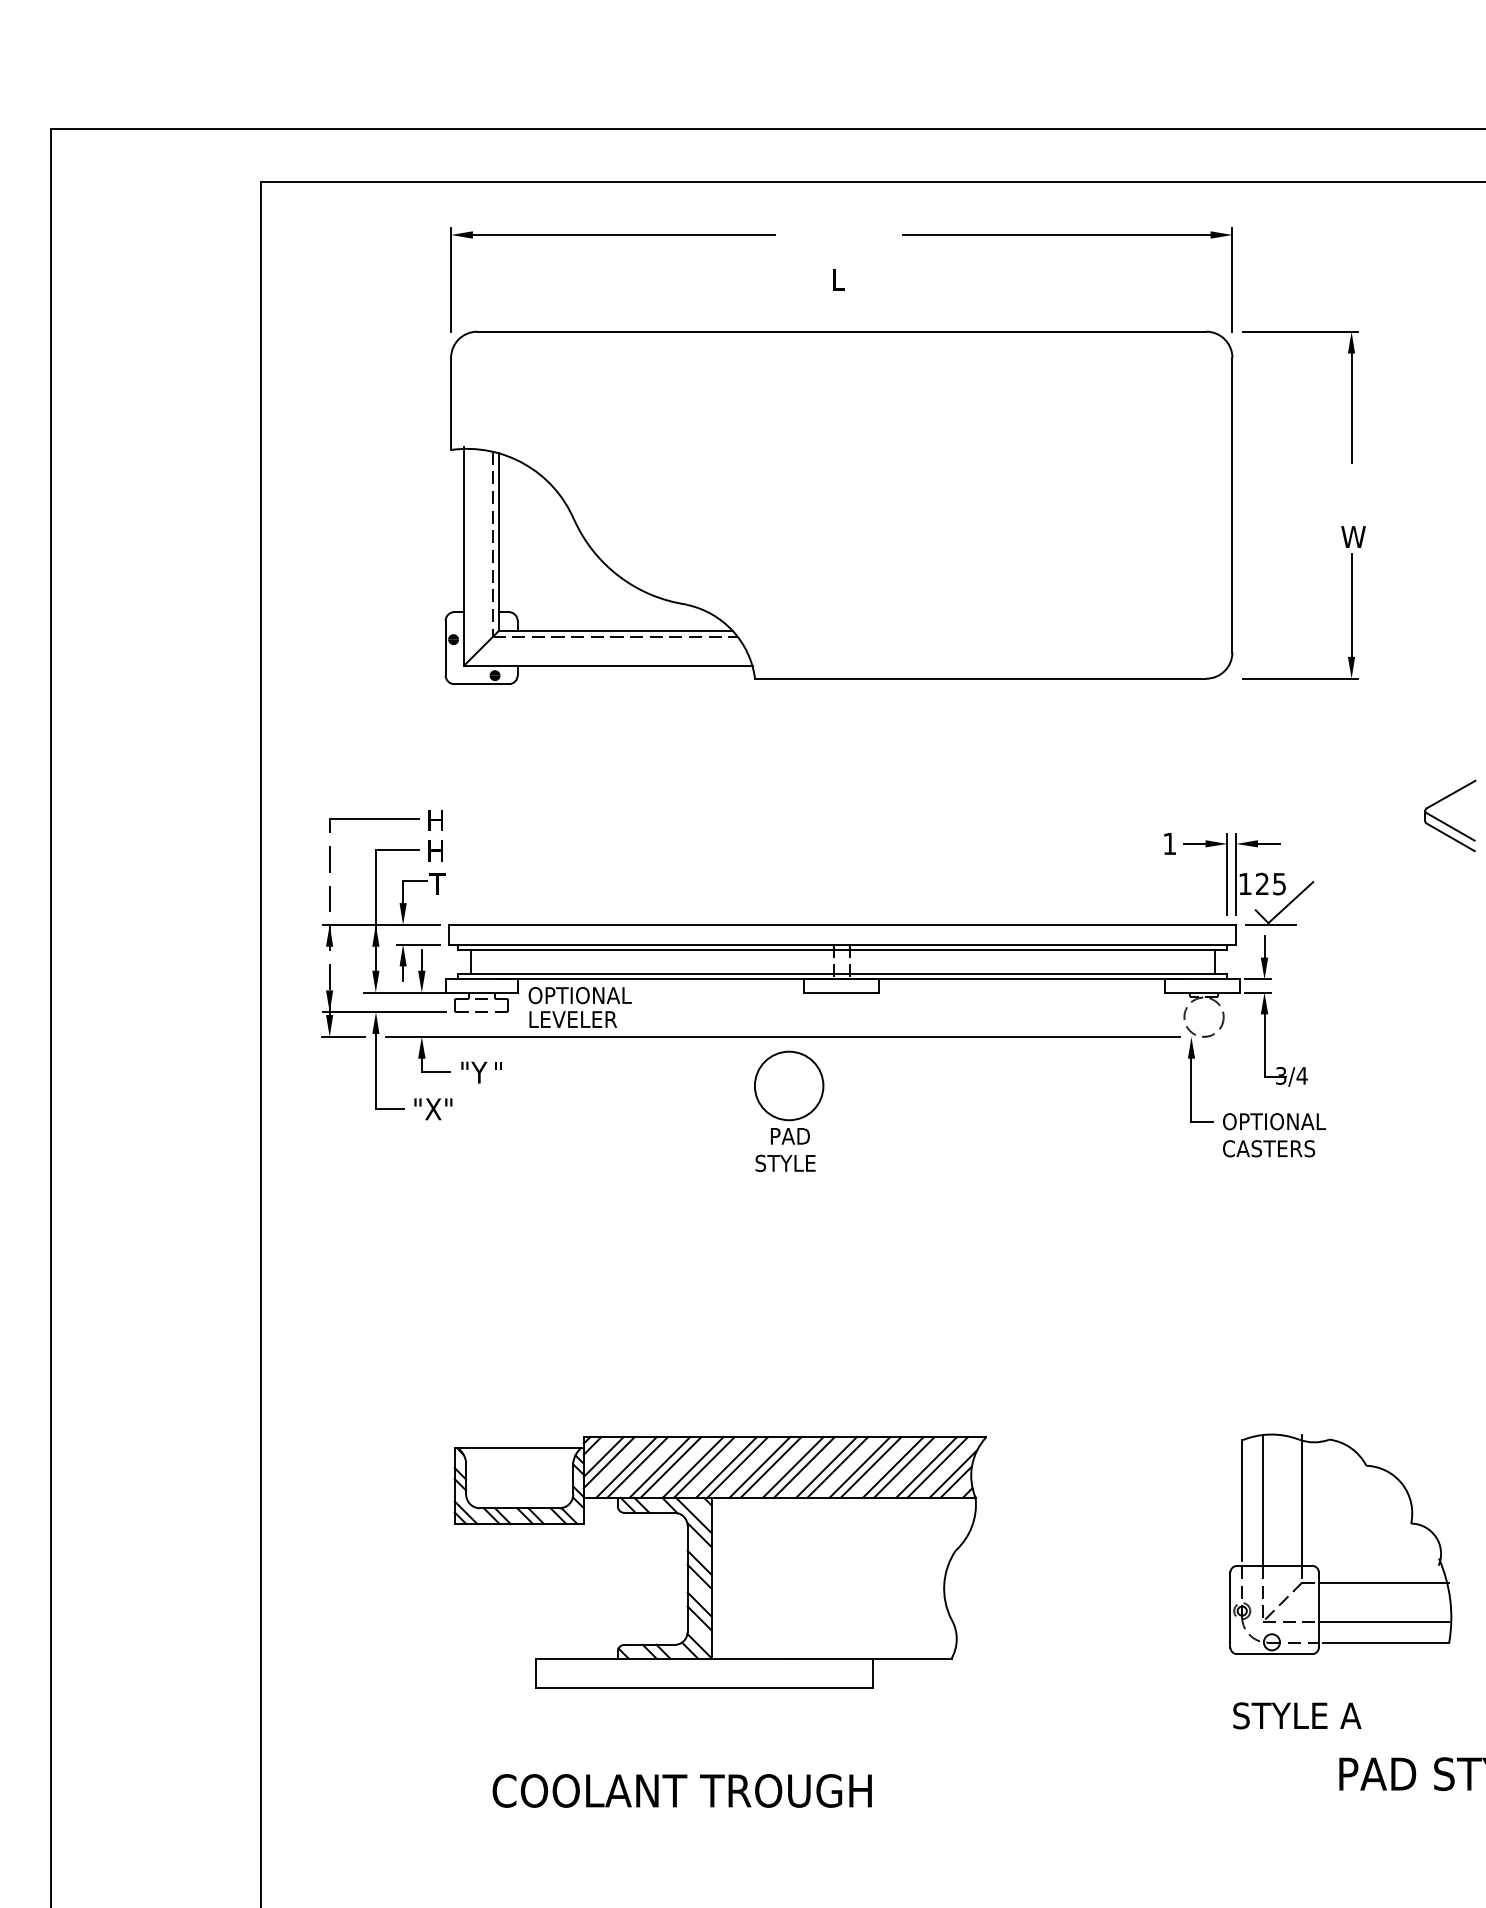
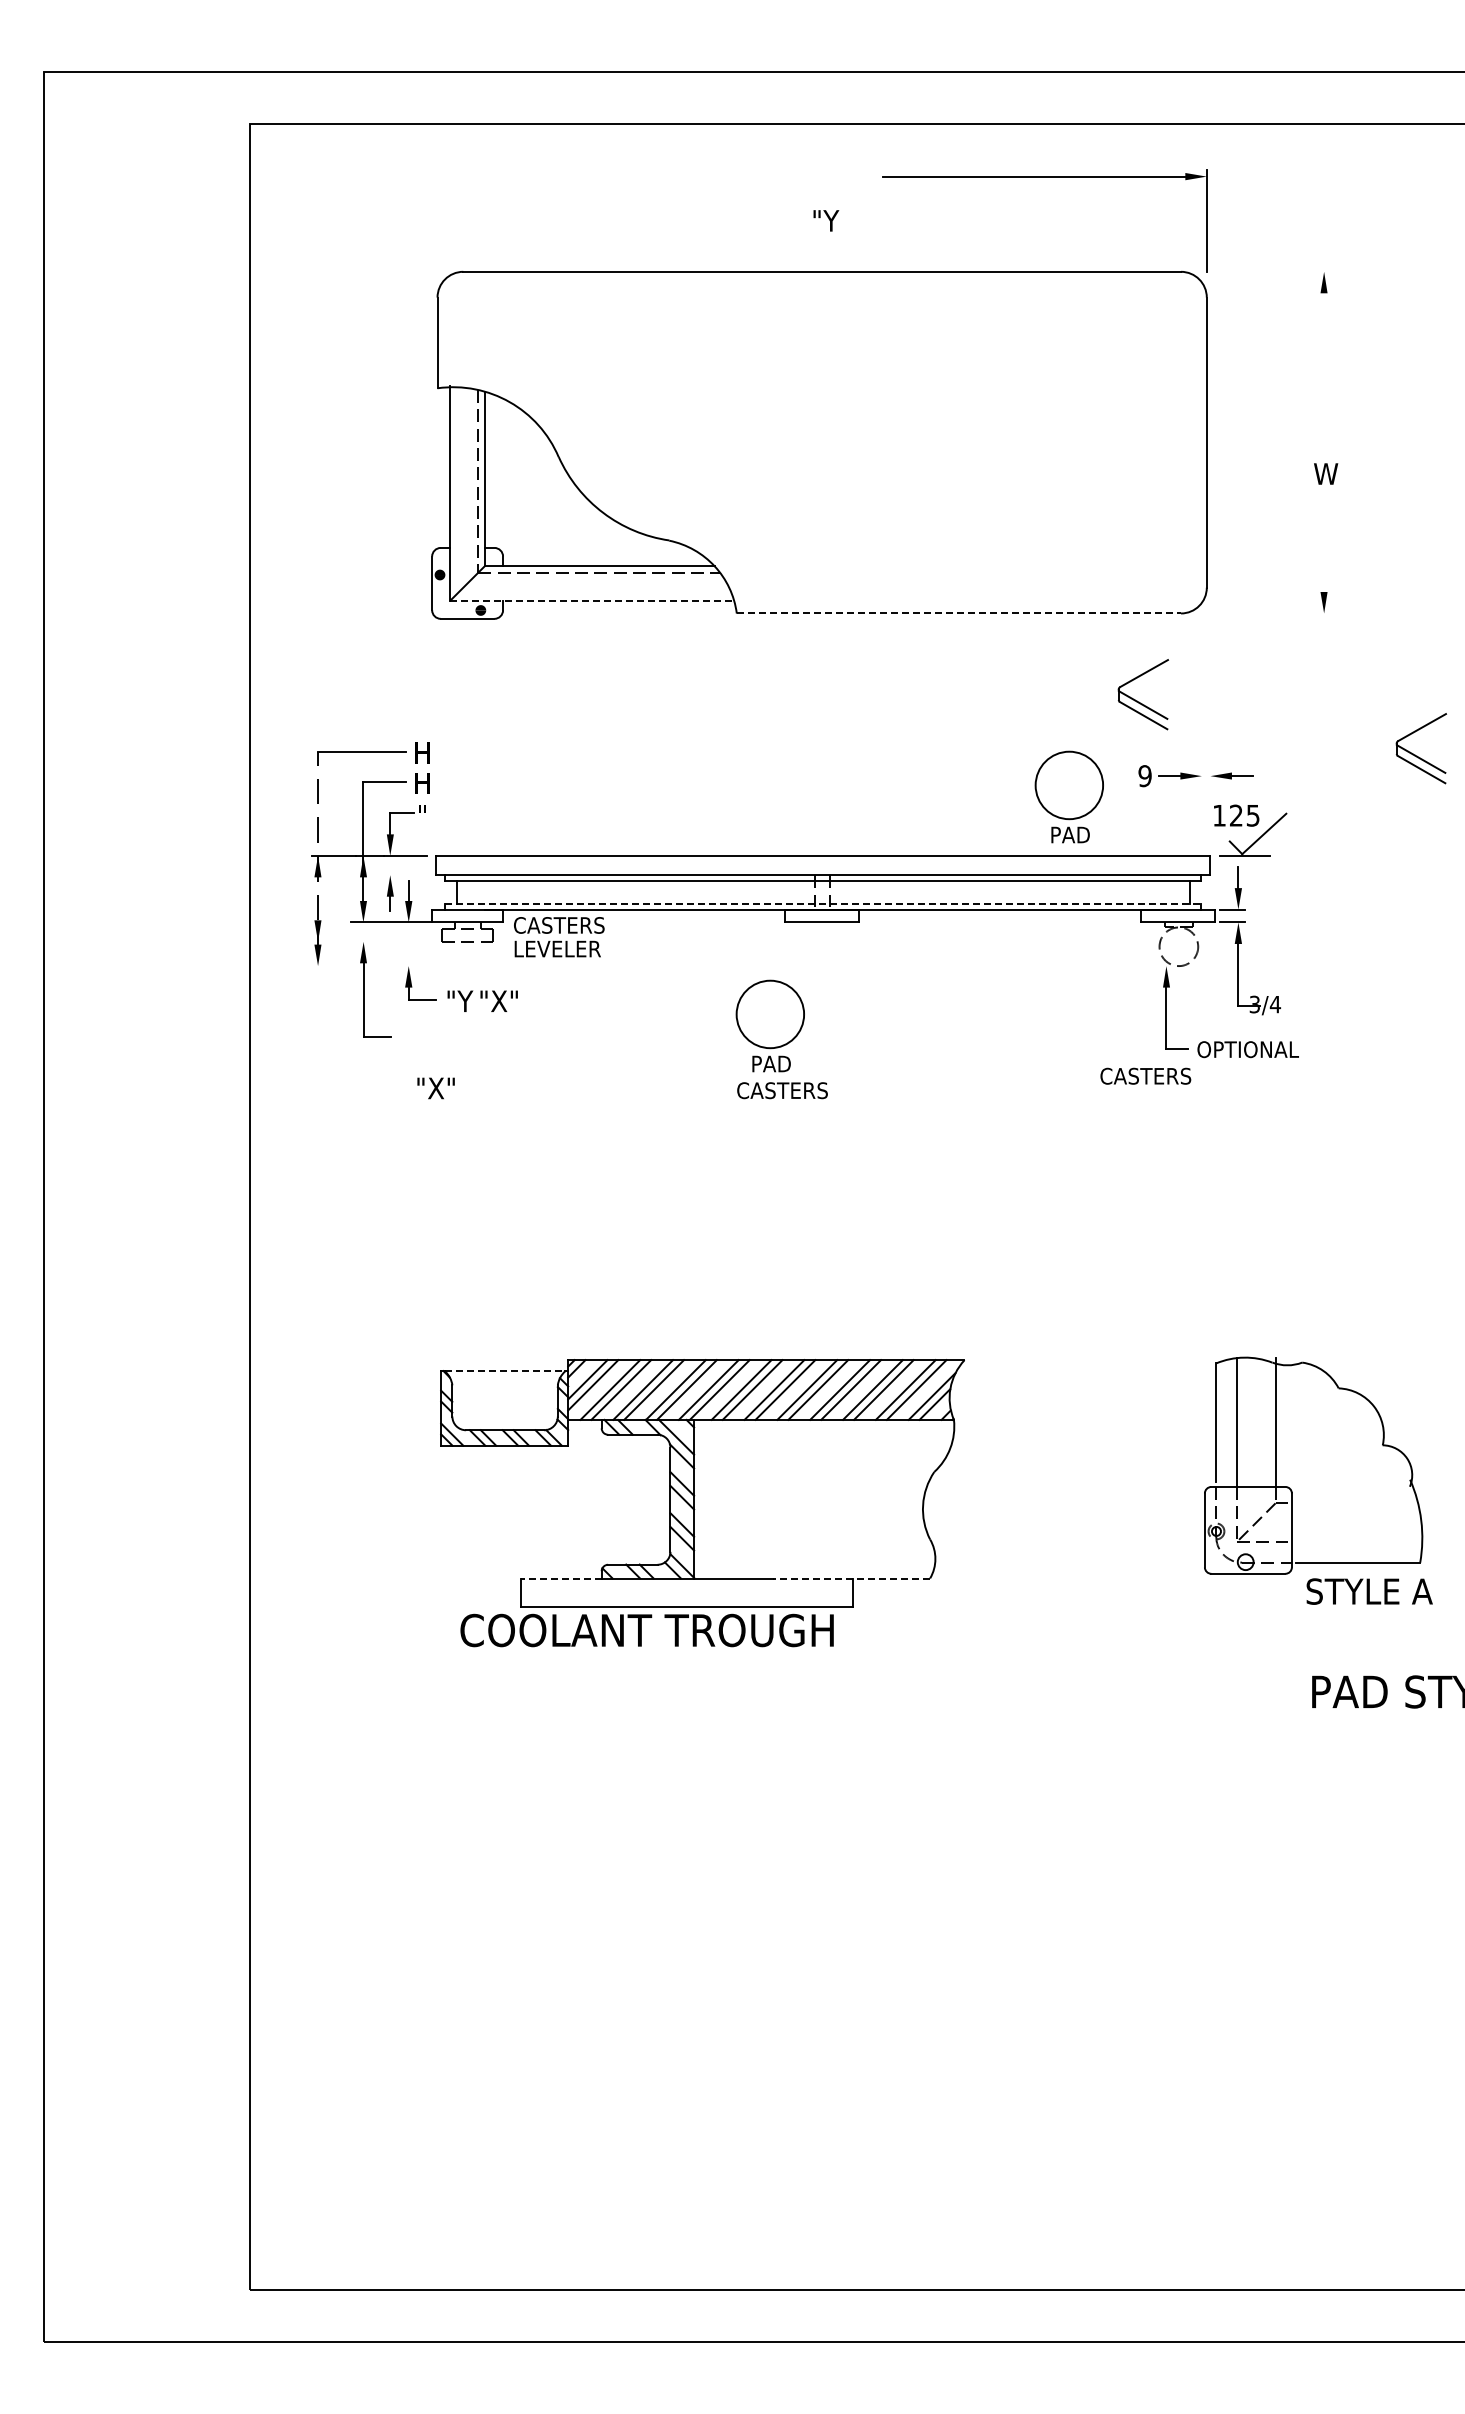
part: (612, 235) -> (596, 177), removed
text: (846, 279) -> (826, 220), L -> "Y
line: (1300, 331) -> (1273, 271), removed
line: (1351, 407) -> (1324, 346), removed
line: (1351, 605) -> (1324, 541), removed
line: (608, 665) -> (592, 600), solid -> dashed
line: (981, 678) -> (959, 613), solid -> dashed
line: (1300, 678) -> (1273, 613), removed
part: (1164, 768) -> (1139, 701), added
text: (1169, 844) -> (1144, 776), 1 -> 9
part: (1091, 864) -> (1068, 796), added
line: (1227, 874) -> (1201, 806), removed
line: (1236, 874) -> (1210, 806), removed
text: (437, 883) -> (424, 815), T -> "
line: (418, 944) -> (405, 875), removed
line: (843, 974) -> (823, 904), solid -> dashed
text: (583, 995) -> (567, 925), OPTIONAL -> CASTERS
line: (384, 1011) -> (371, 941), removed
line: (343, 1037) -> (331, 966), removed
line: (782, 1037) -> (763, 966), removed
text: (513, 1071) -> (498, 1000), " -> "X"
text: (432, 1109) -> (435, 1088), moved
text: (1268, 1147) -> (1145, 1075), moved
text: (801, 1163) -> (782, 1090), STYLE -> CASTERS
line: (520, 1448) -> (505, 1371), solid -> dashed
line: (1383, 1582) -> (1355, 1503), removed
line: (1383, 1622) -> (1355, 1542), removed
line: (576, 1658) -> (561, 1578), solid -> dashed
line: (871, 1658) -> (851, 1578), solid -> dashed
text: (1297, 1715) -> (1369, 1591), moved
text: (681, 1790) -> (646, 1630), moved

